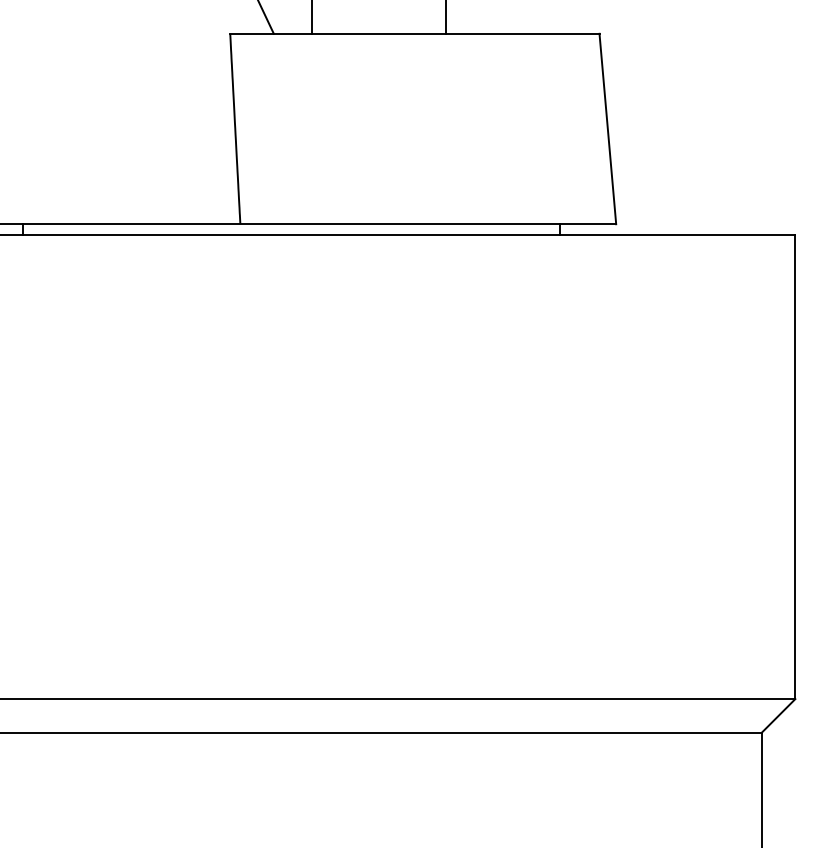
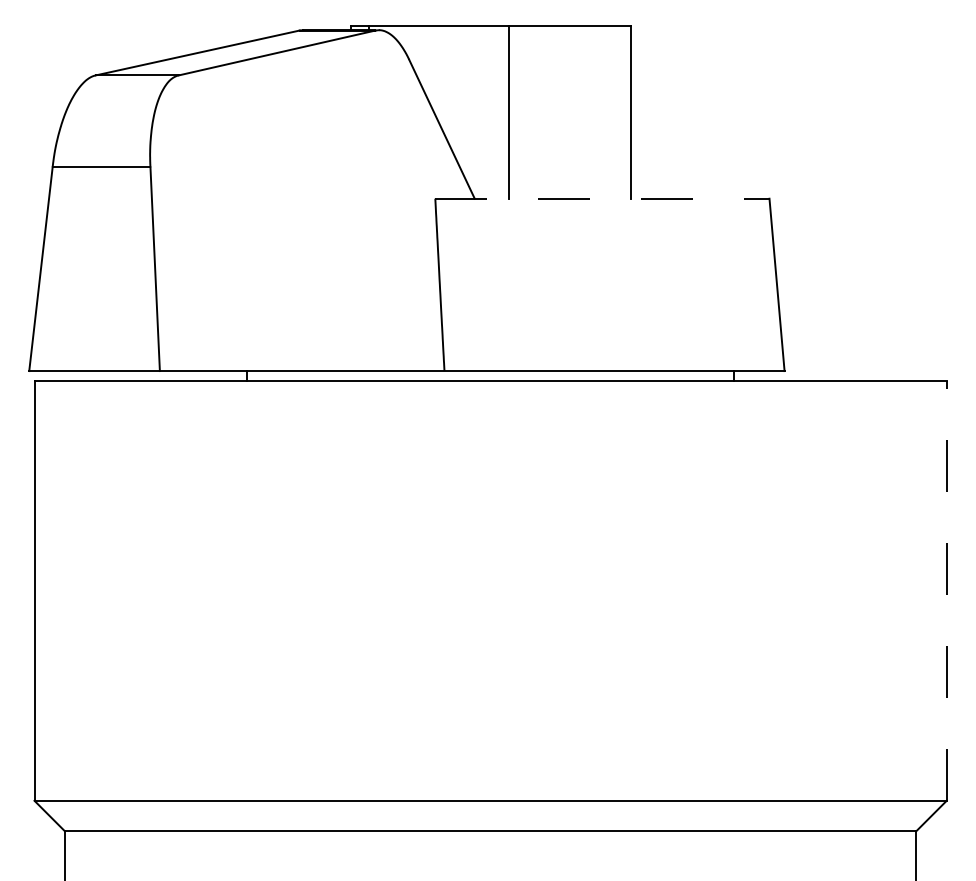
line: (414, 33) -> (602, 198), solid -> dashed
line: (795, 467) -> (946, 591), solid -> dashed

